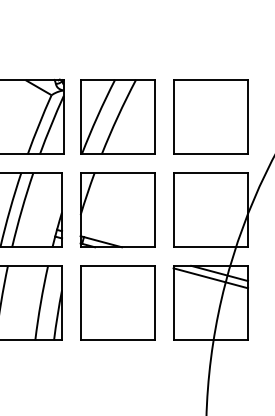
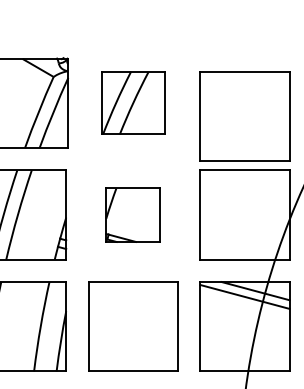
part: (117, 116) -> (132, 102), size x0.7
part: (210, 116) -> (244, 115), moved
part: (117, 210) -> (132, 215), size x0.6

